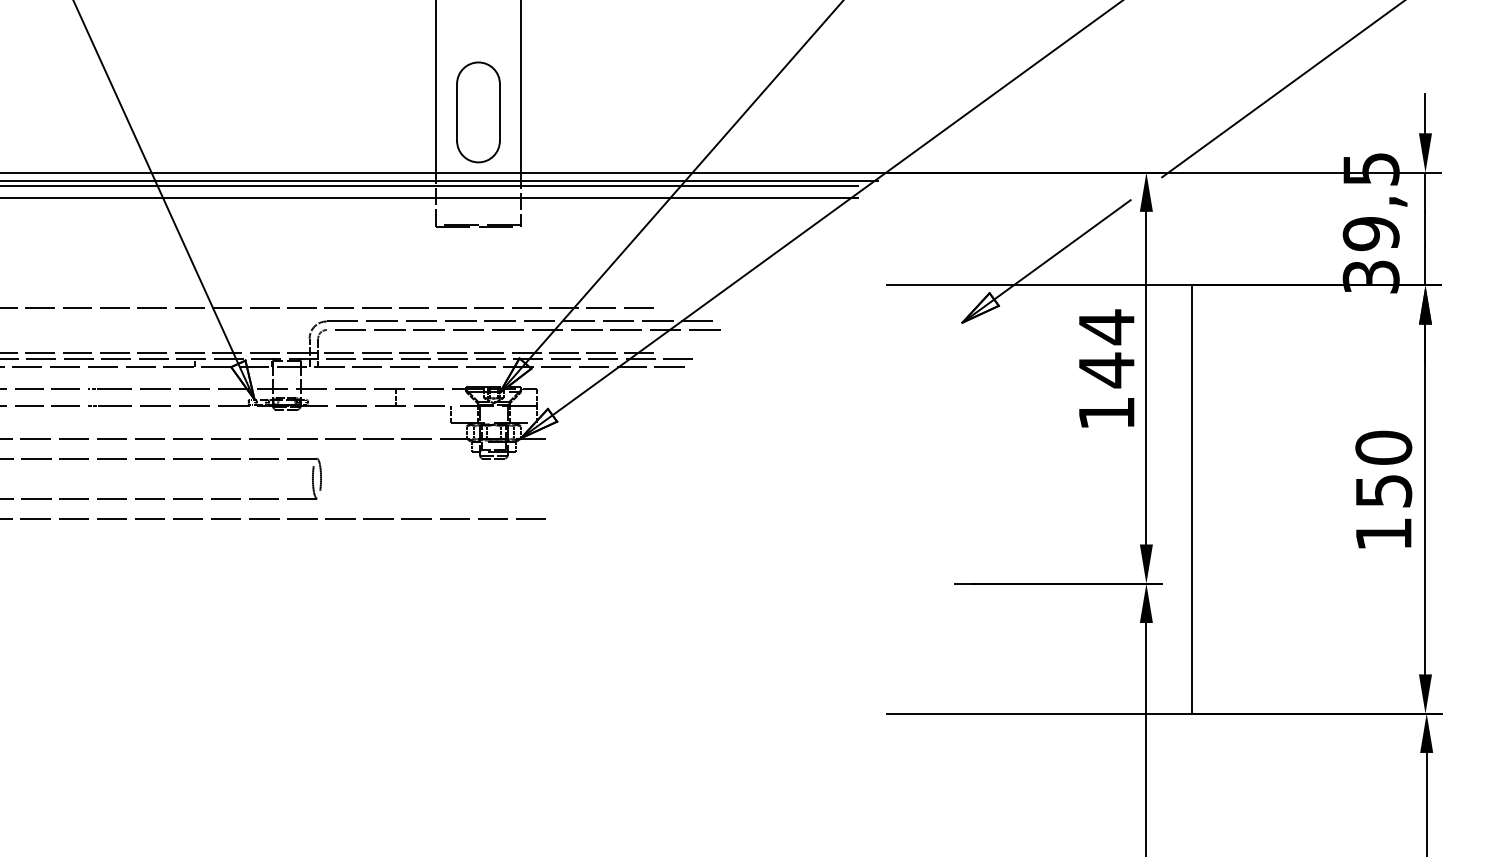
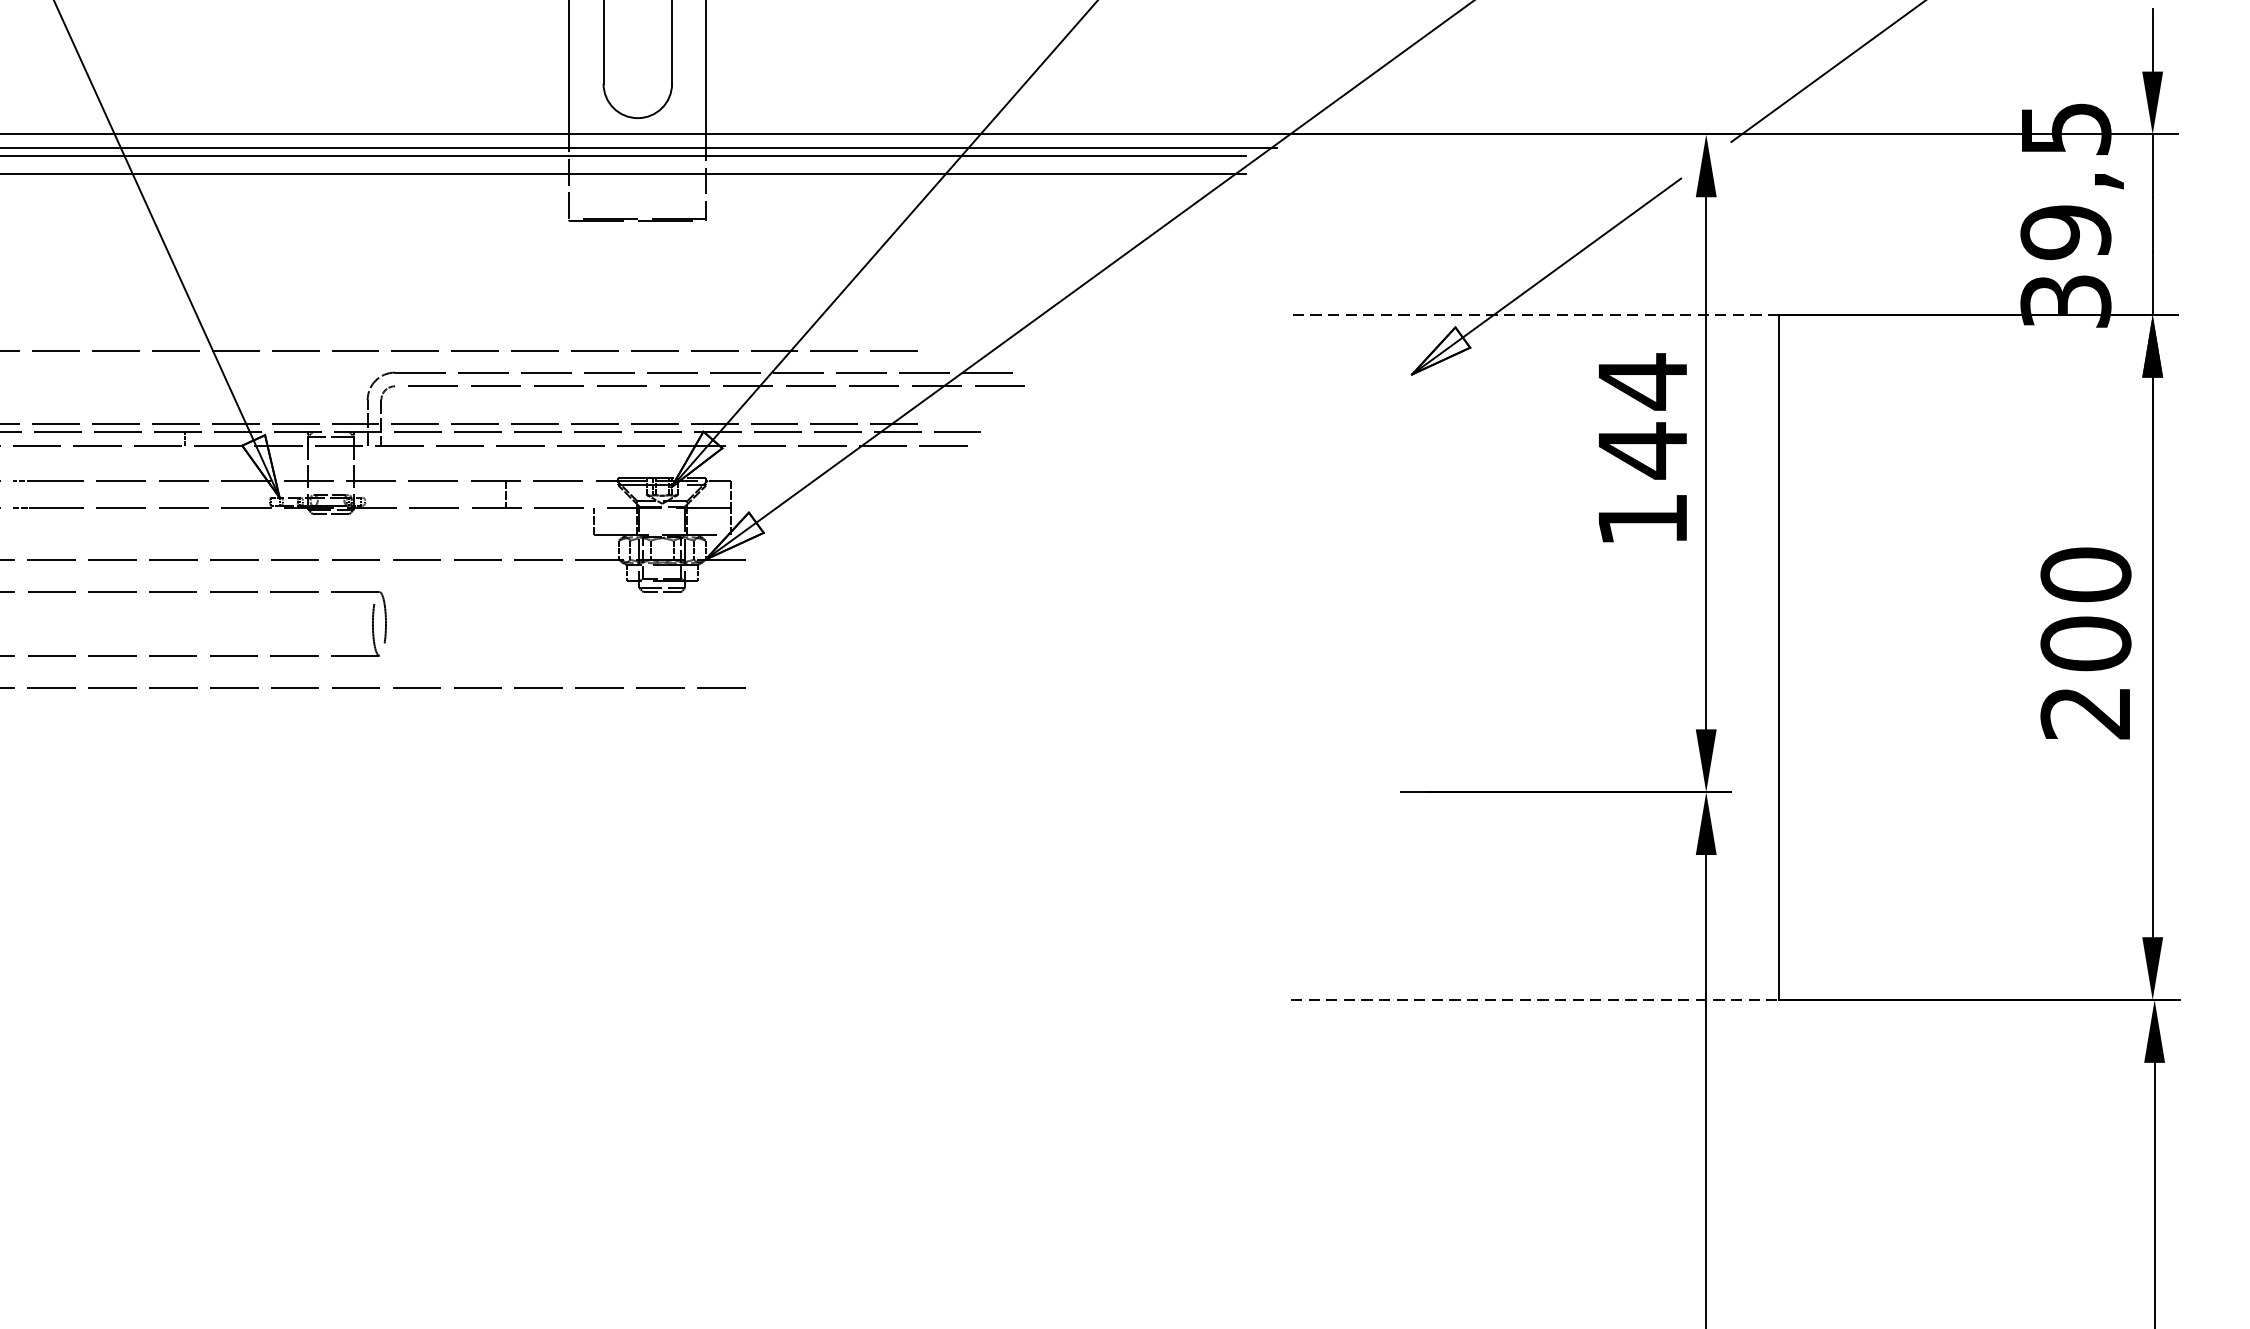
line: (1039, 285) -> (1535, 315), solid -> dashed
text: (1383, 512) -> (2085, 678), 150 -> 200
line: (1039, 713) -> (1535, 999), solid -> dashed

